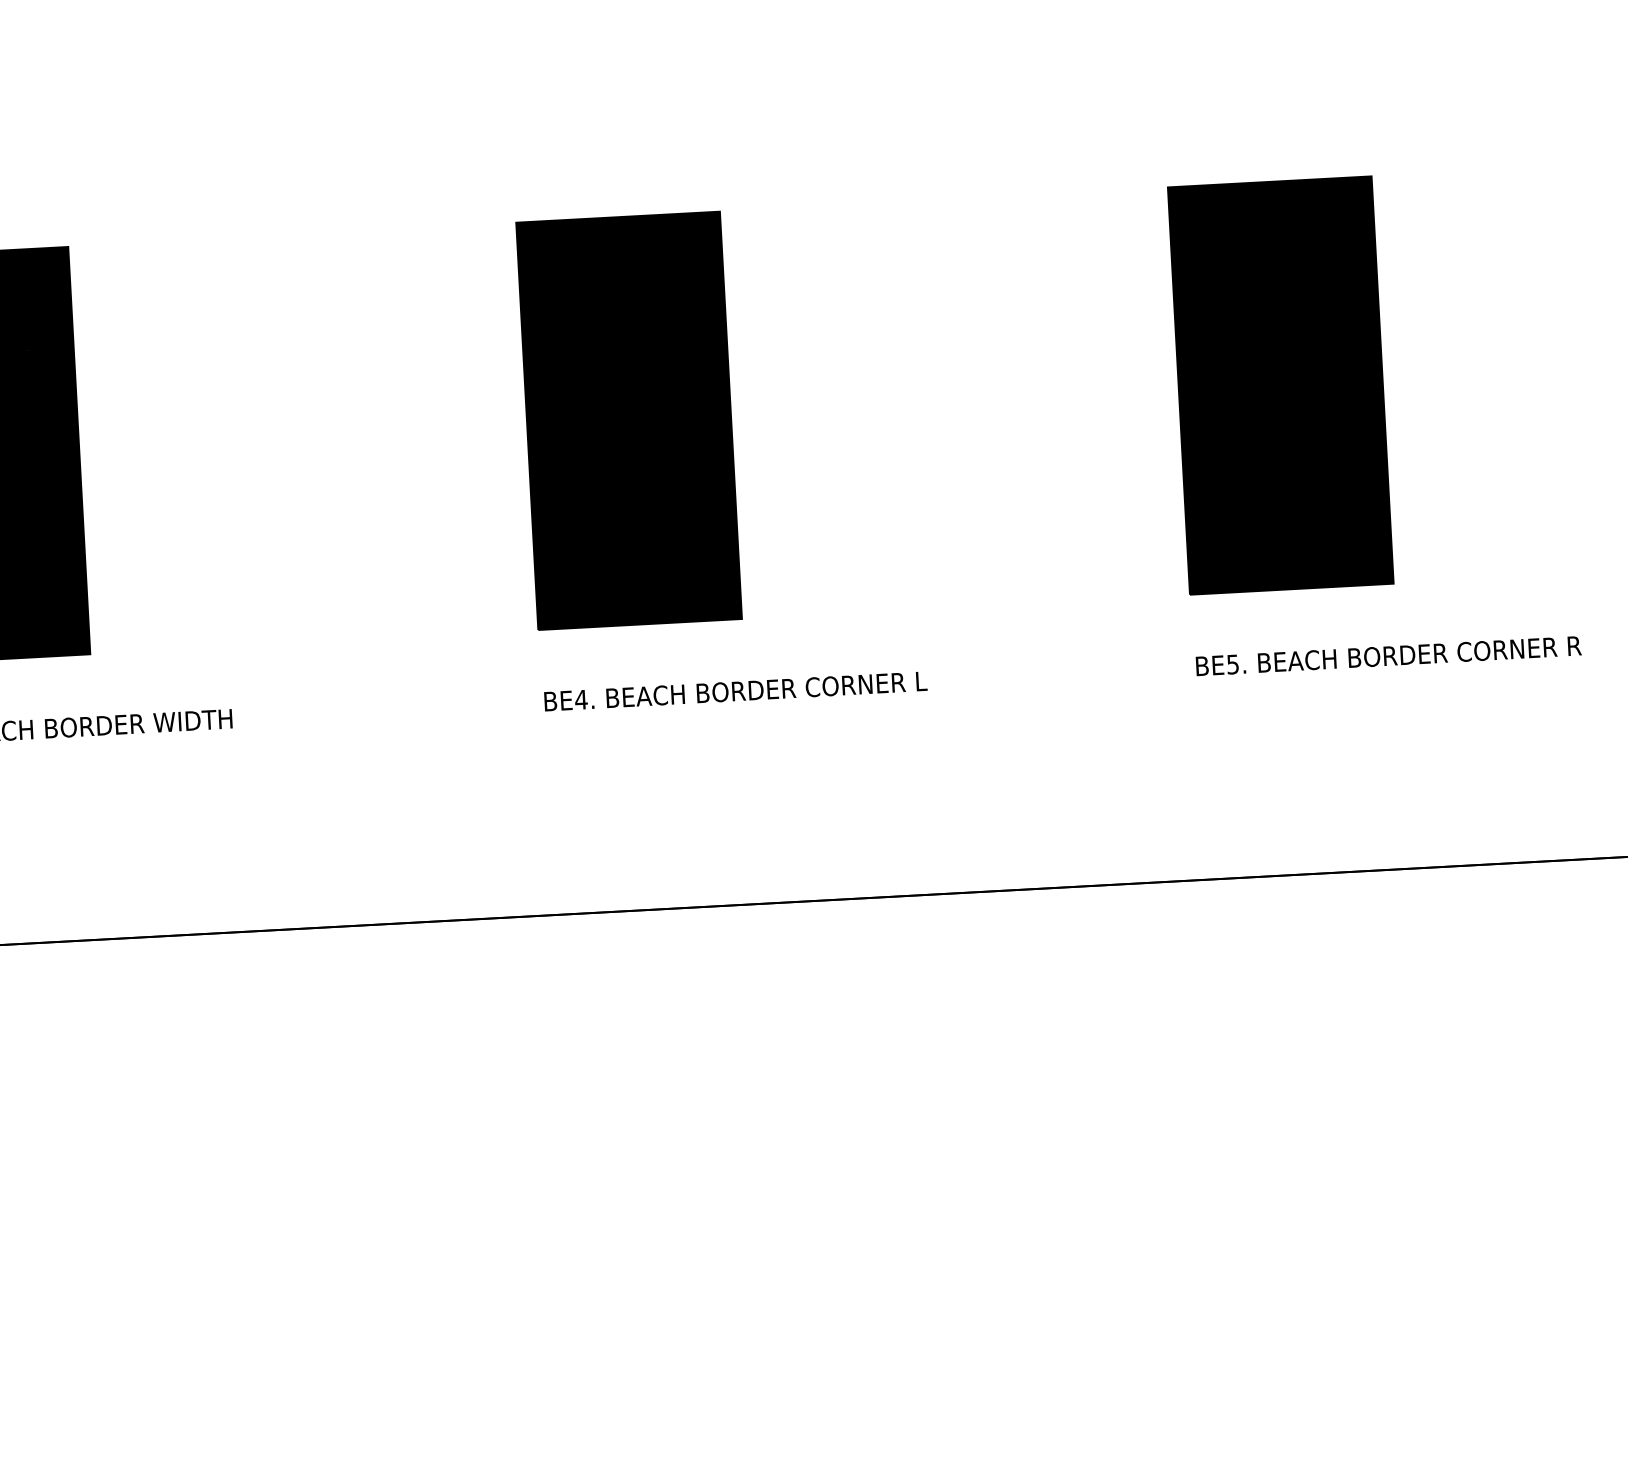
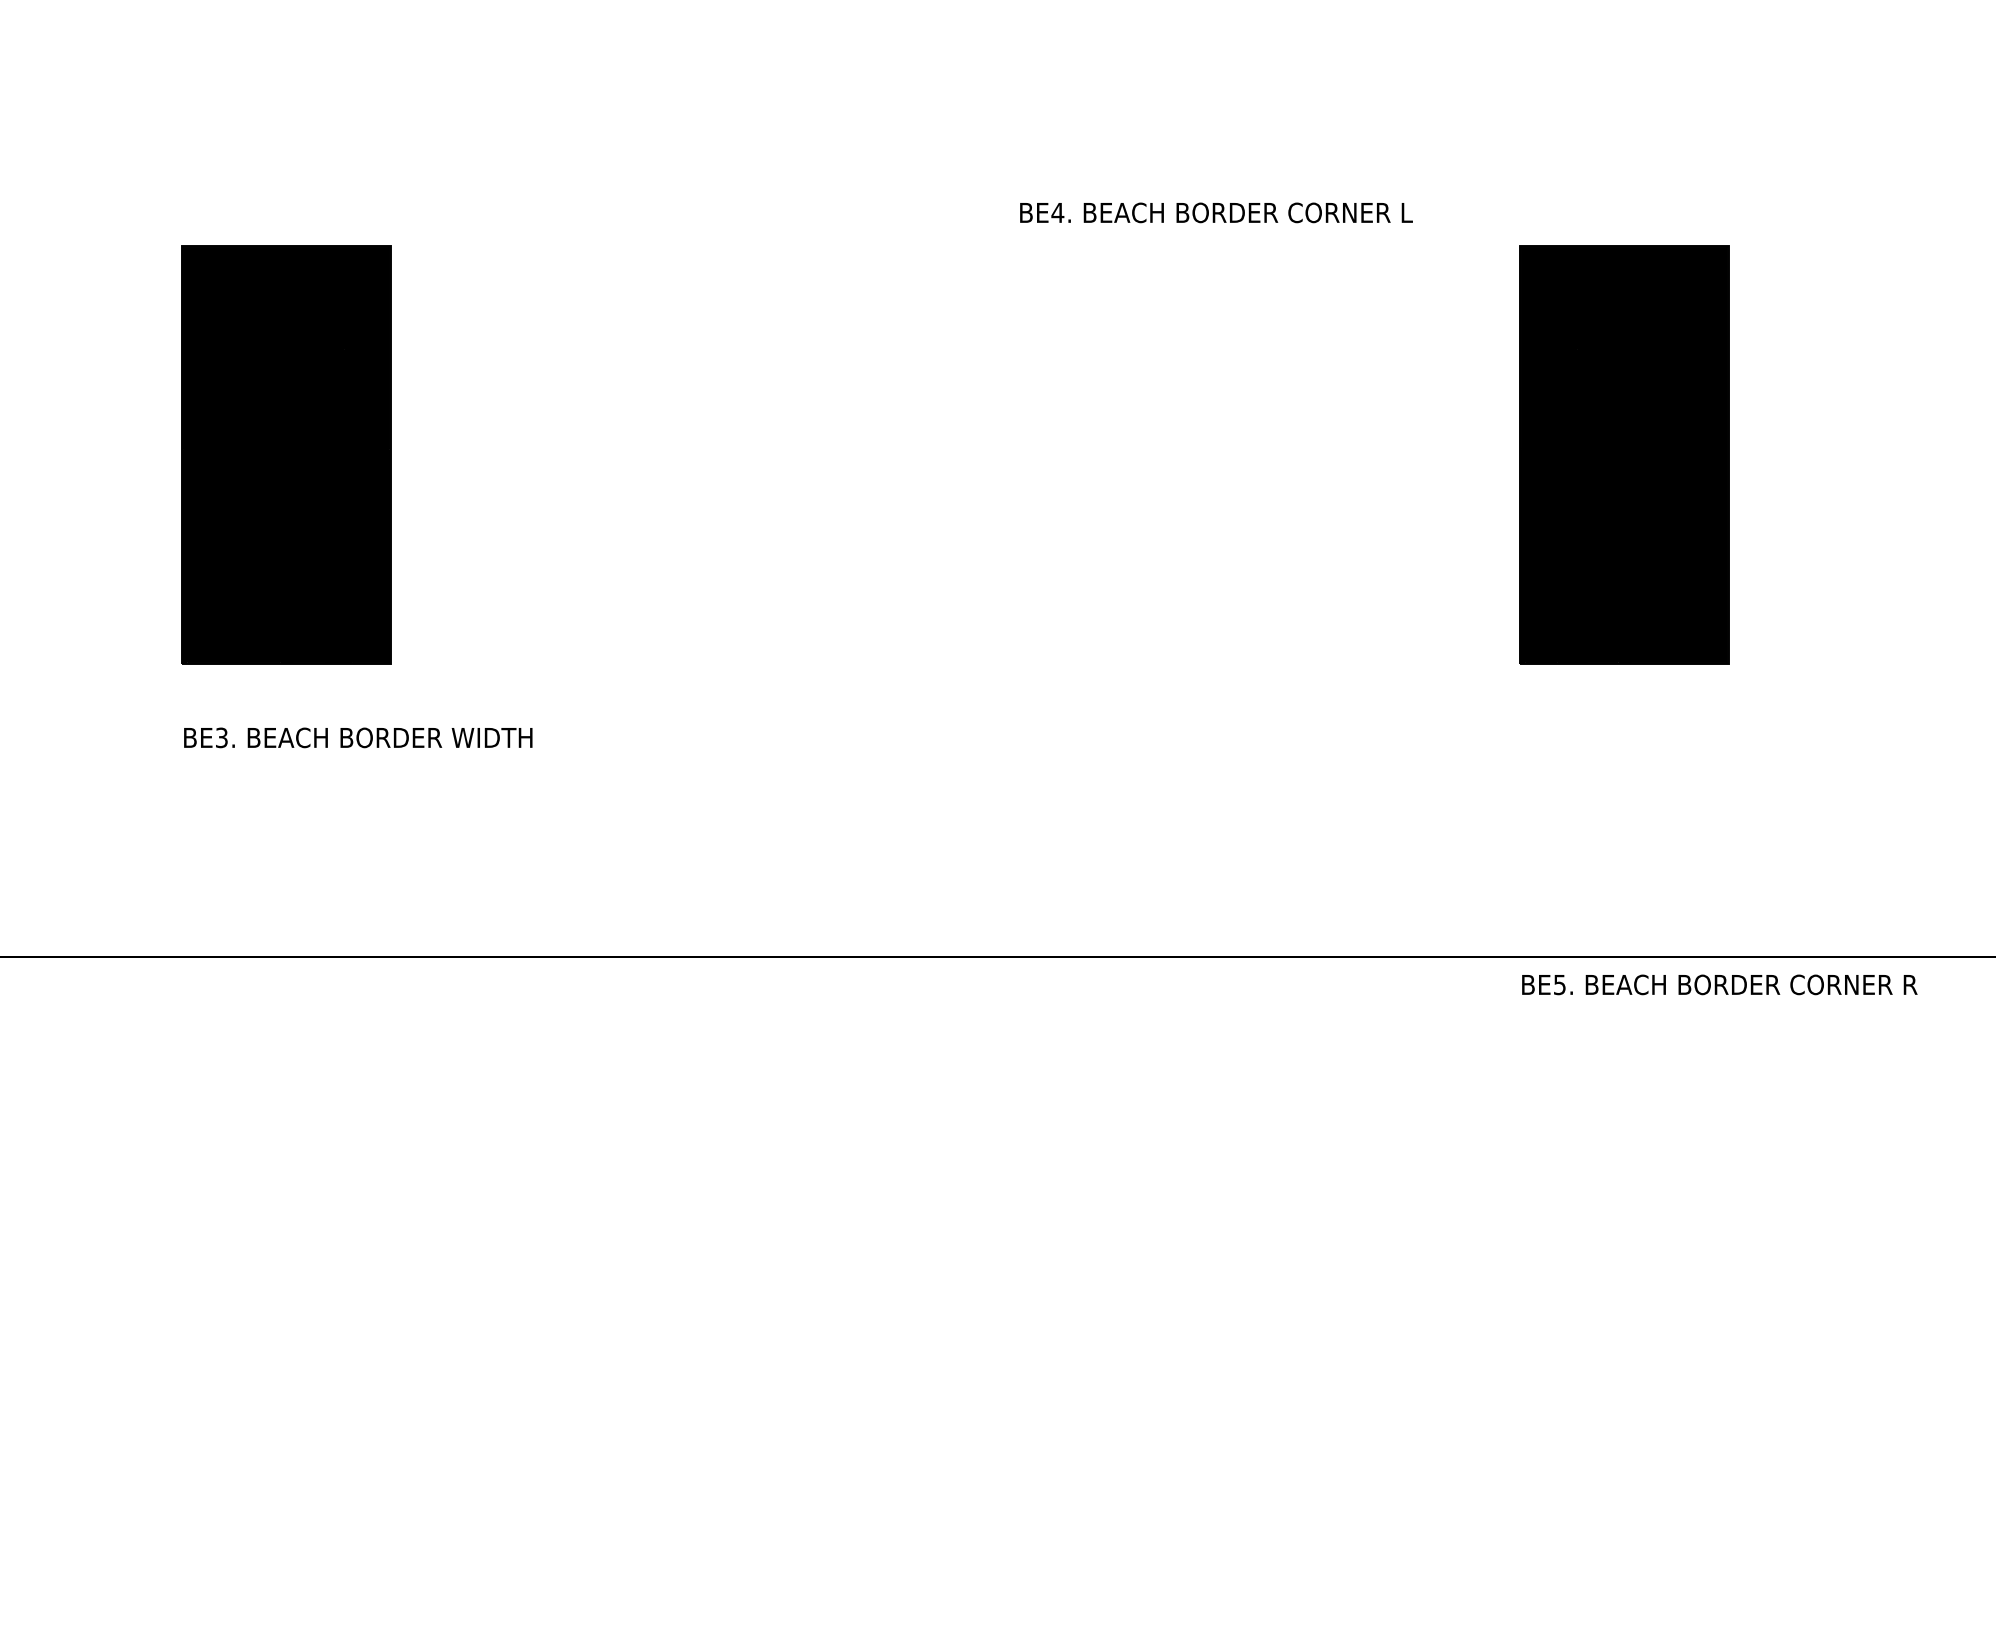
part: (629, 420) -> (955, 454), removed
text: (1388, 655) -> (1719, 984), moved
text: (735, 691) -> (1216, 212), moved

